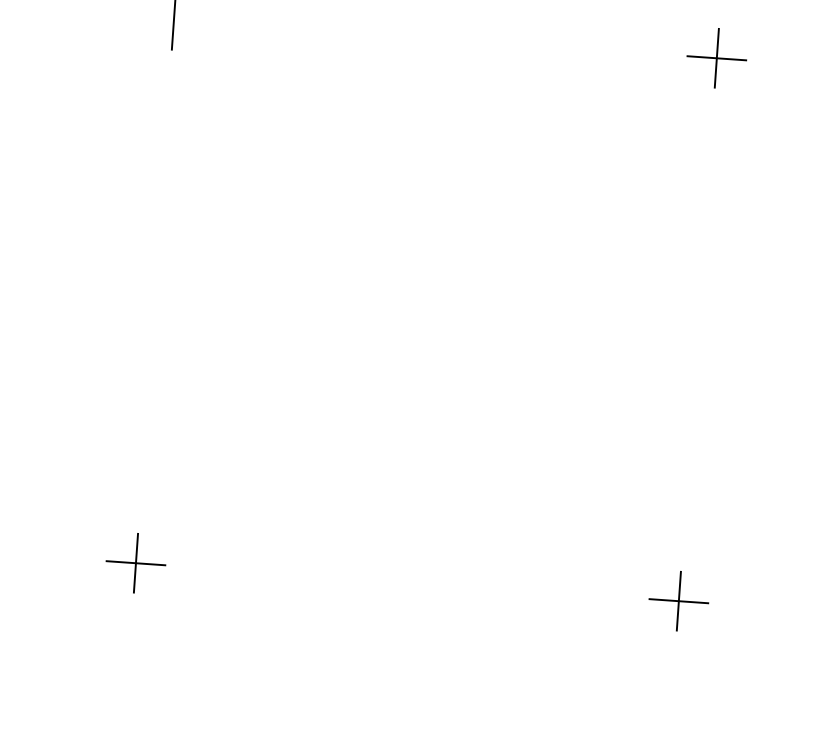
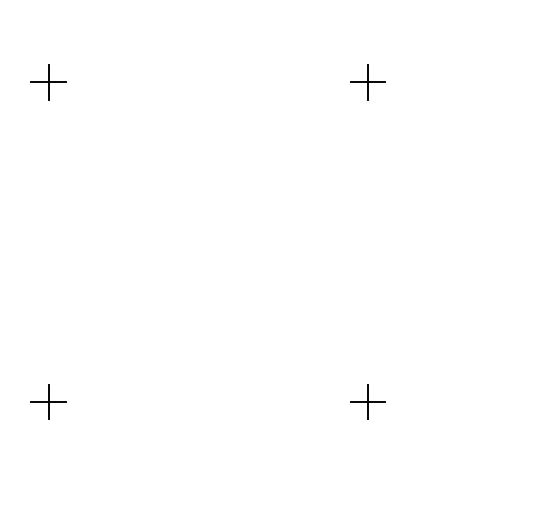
line: (173, 20) -> (48, 82), added

